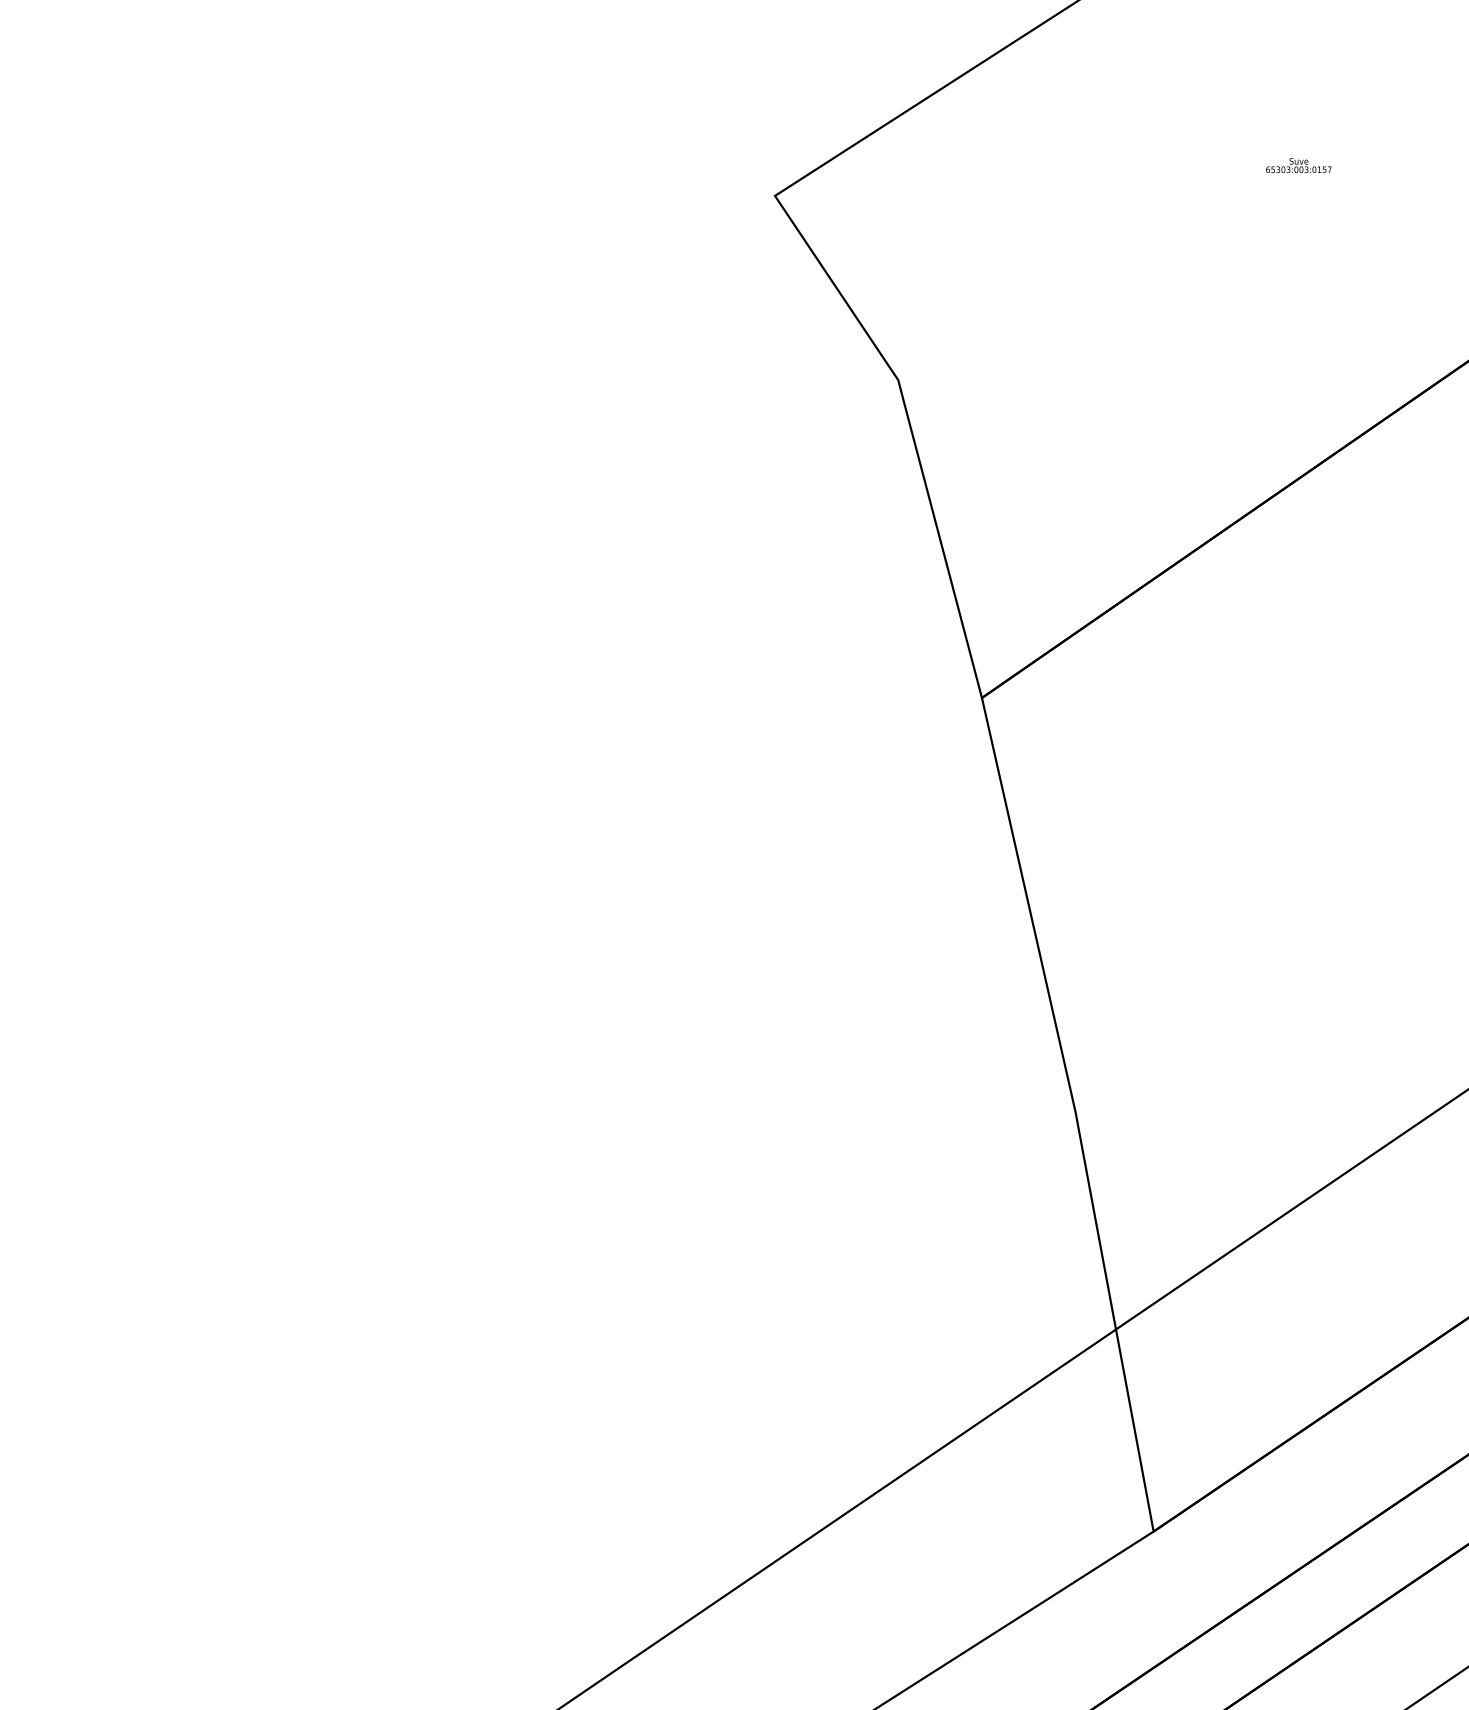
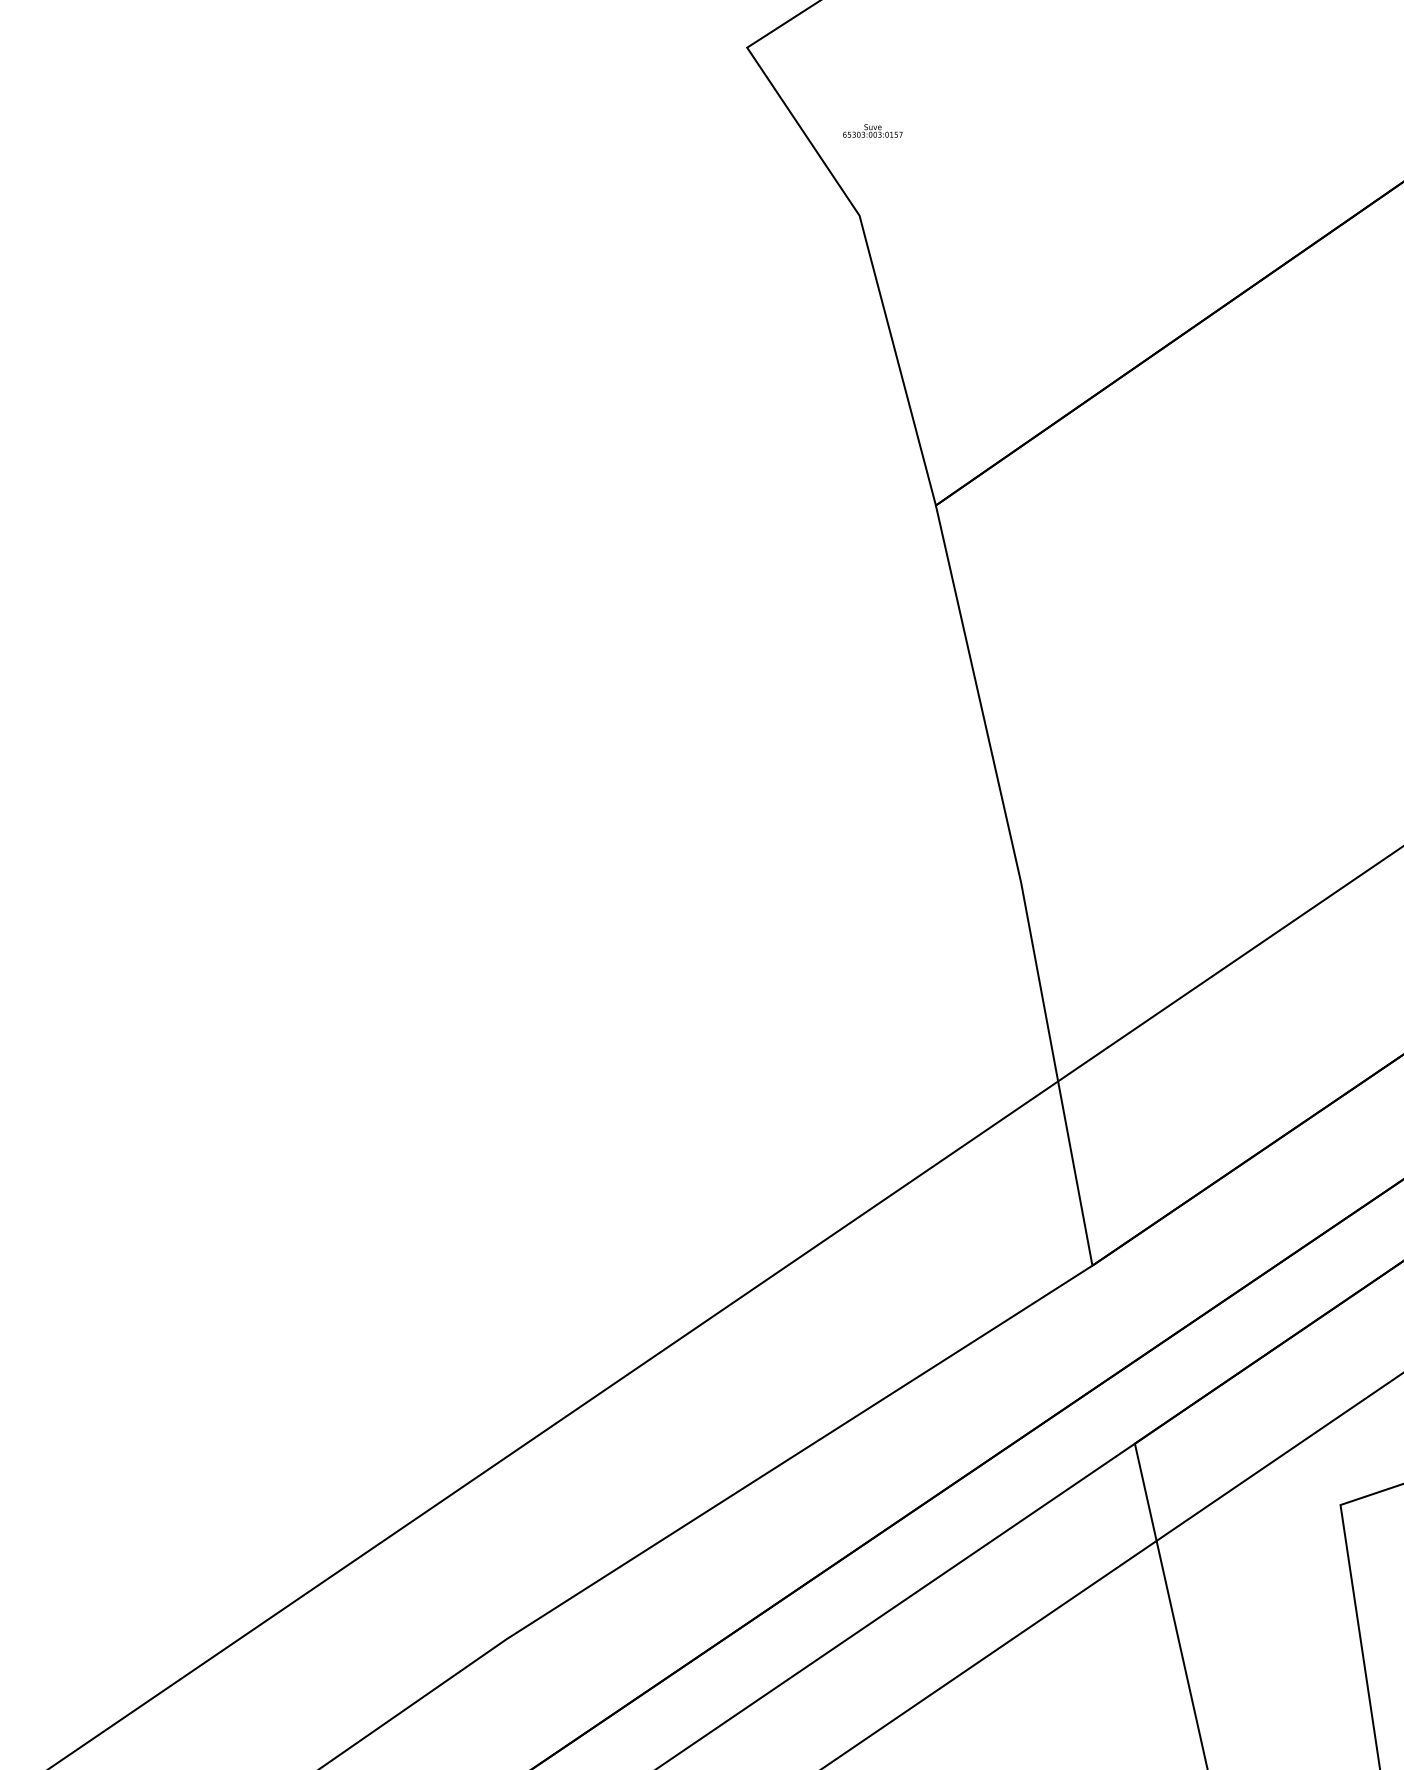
text: (1298, 165) -> (872, 130), moved

